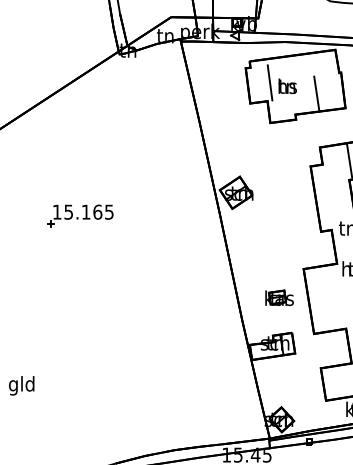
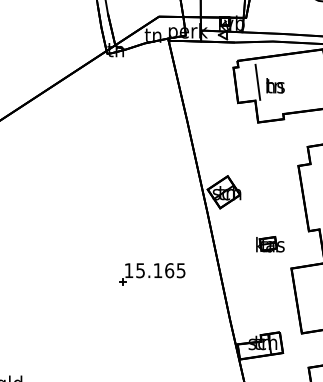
line: (316, 93) -> (304, 92), removed
part: (80, 215) -> (152, 273), moved
part: (279, 297) -> (270, 243), moved

